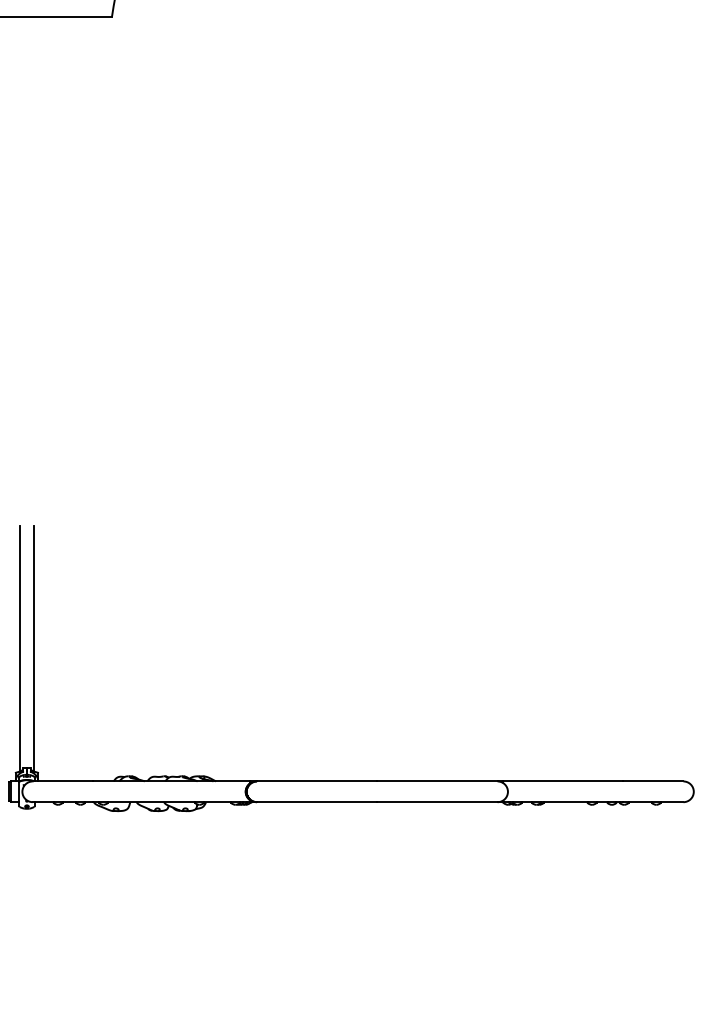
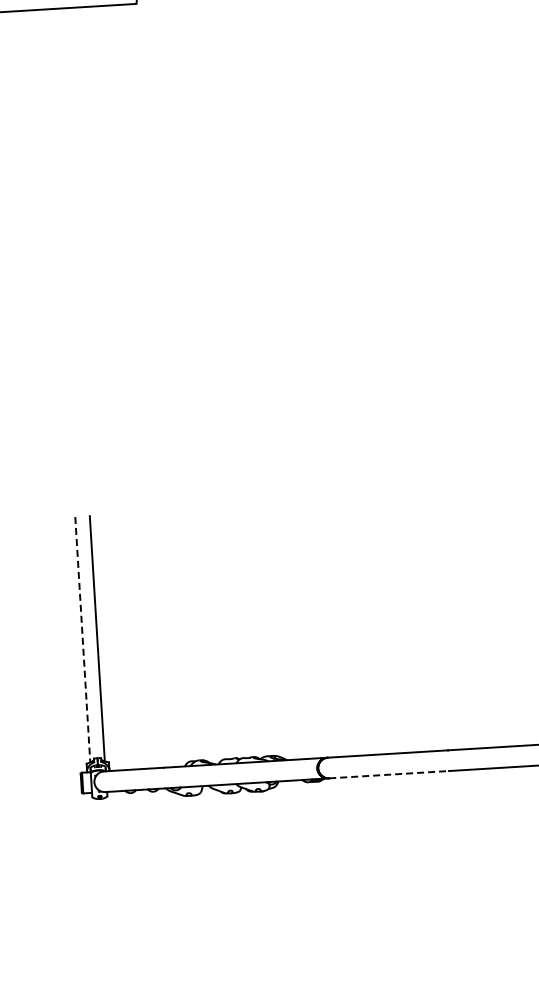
line: (19, 648) -> (82, 639), solid -> dashed
line: (317, 802) -> (389, 775), solid -> dashed

